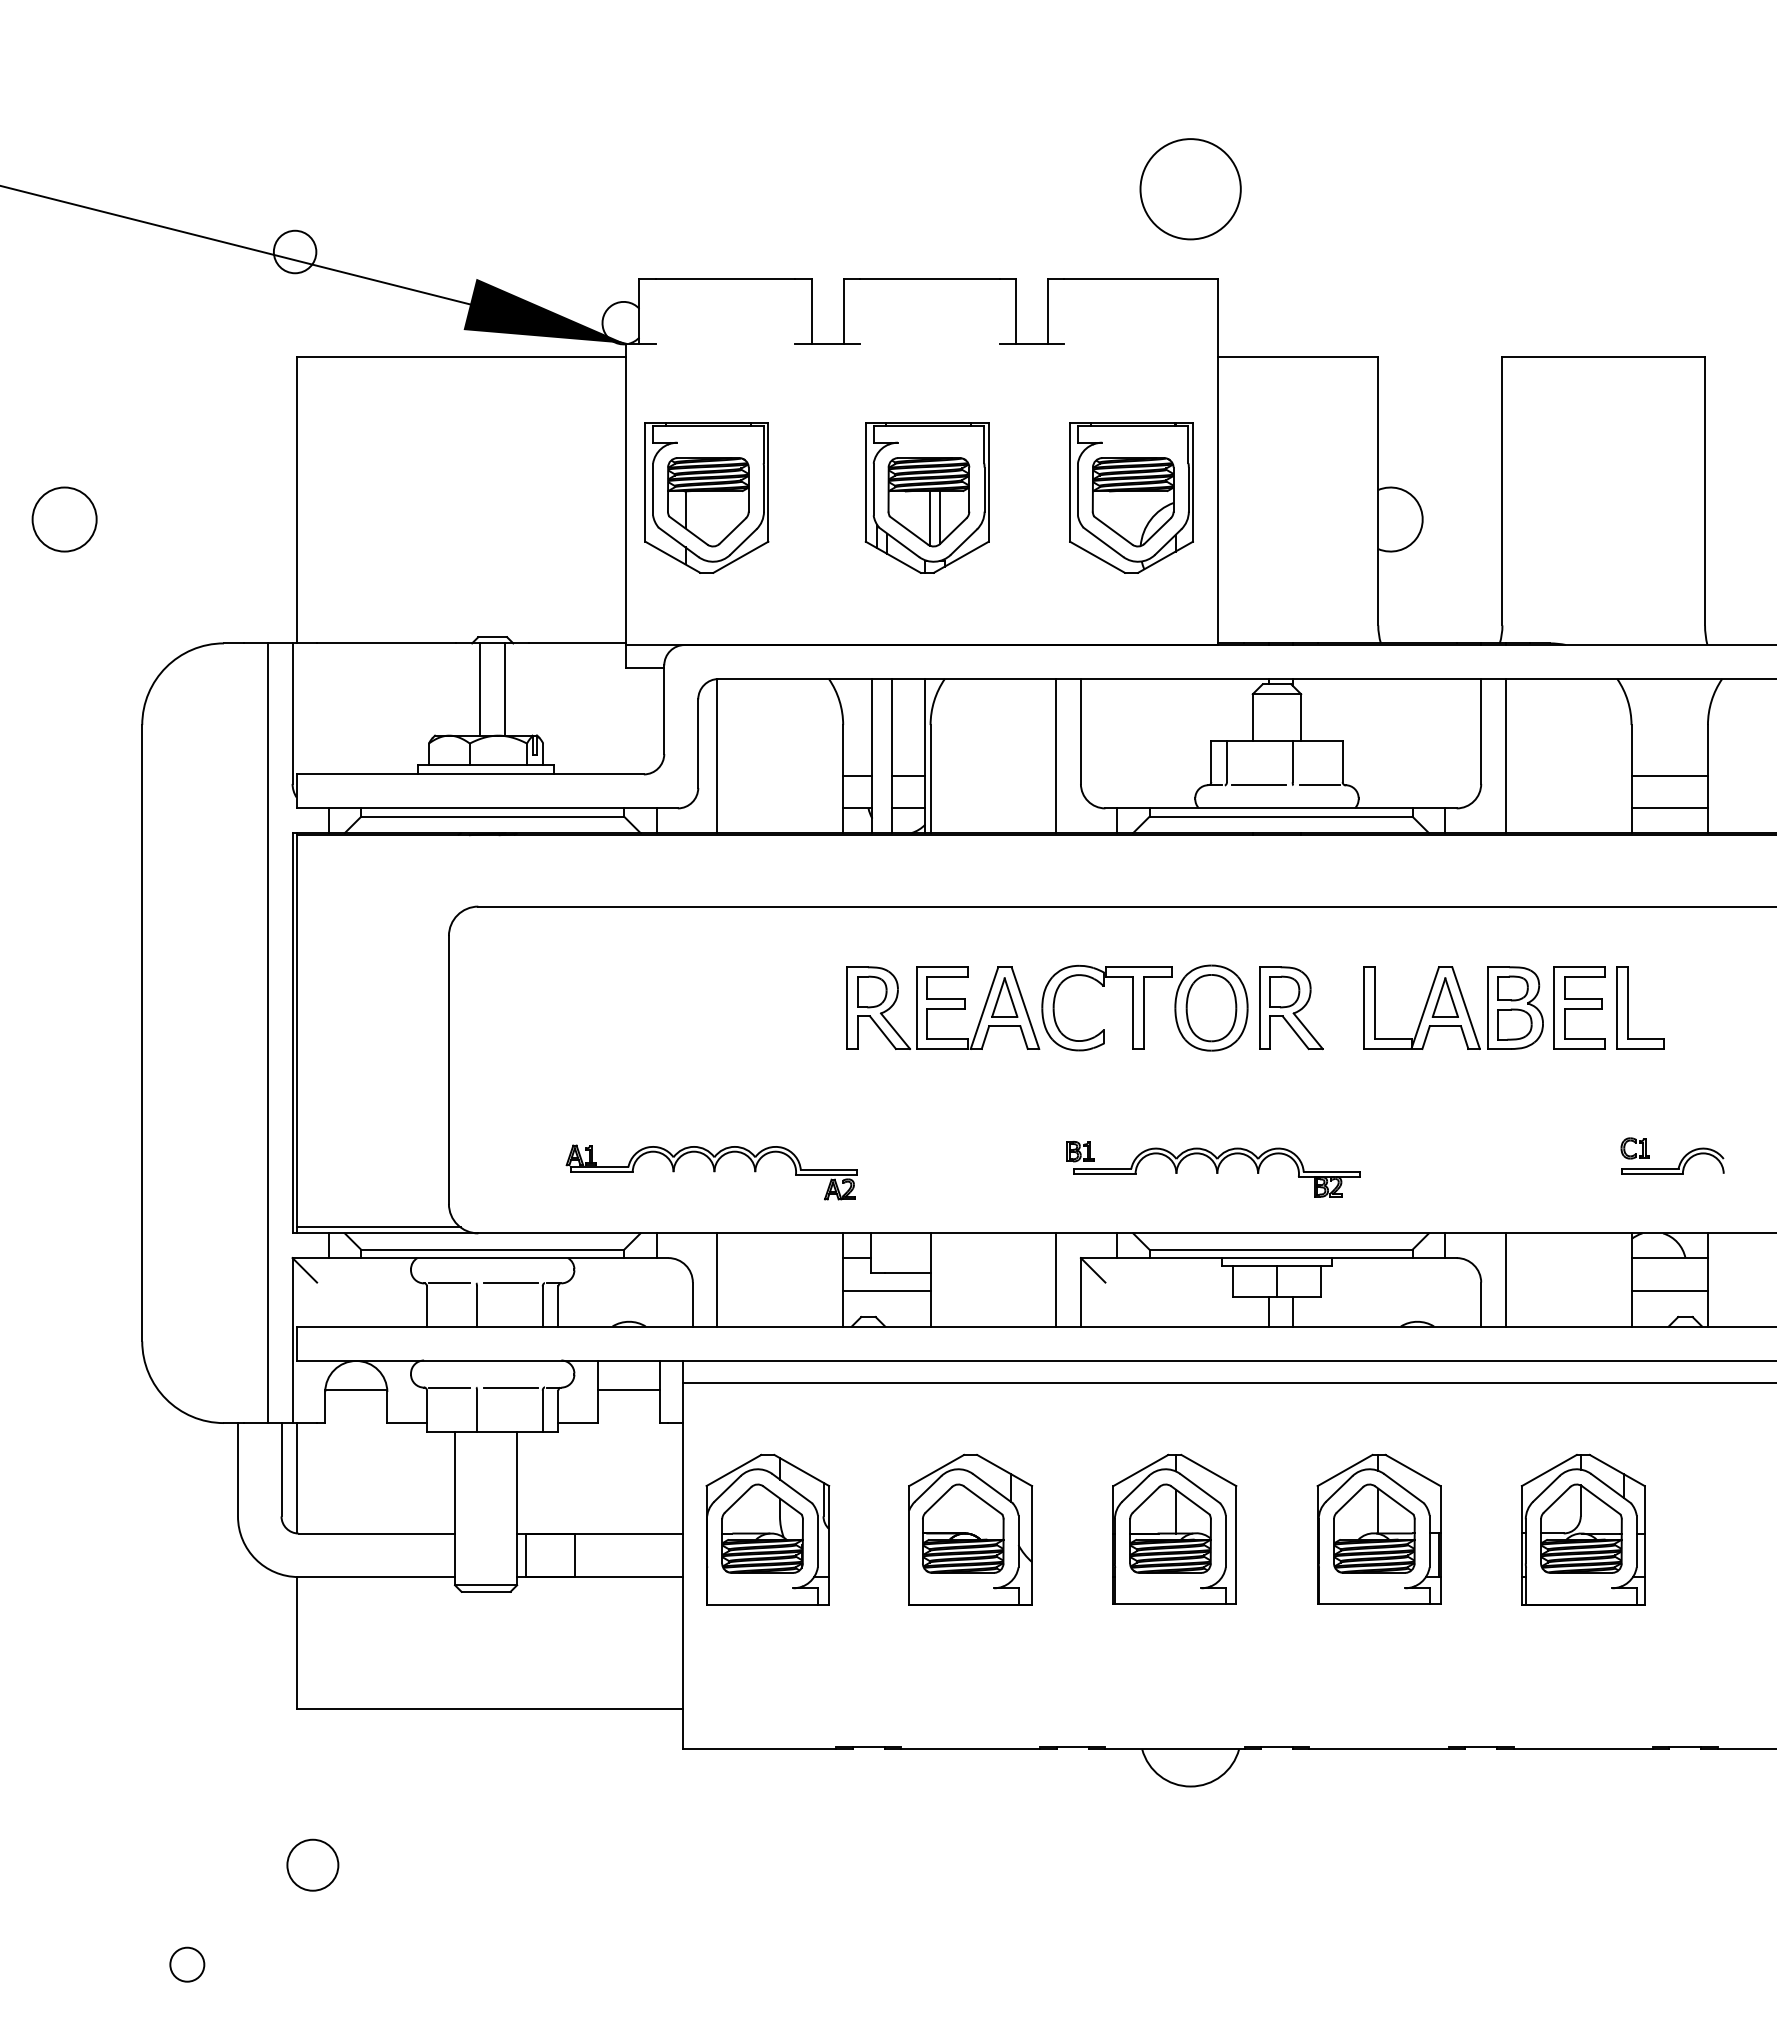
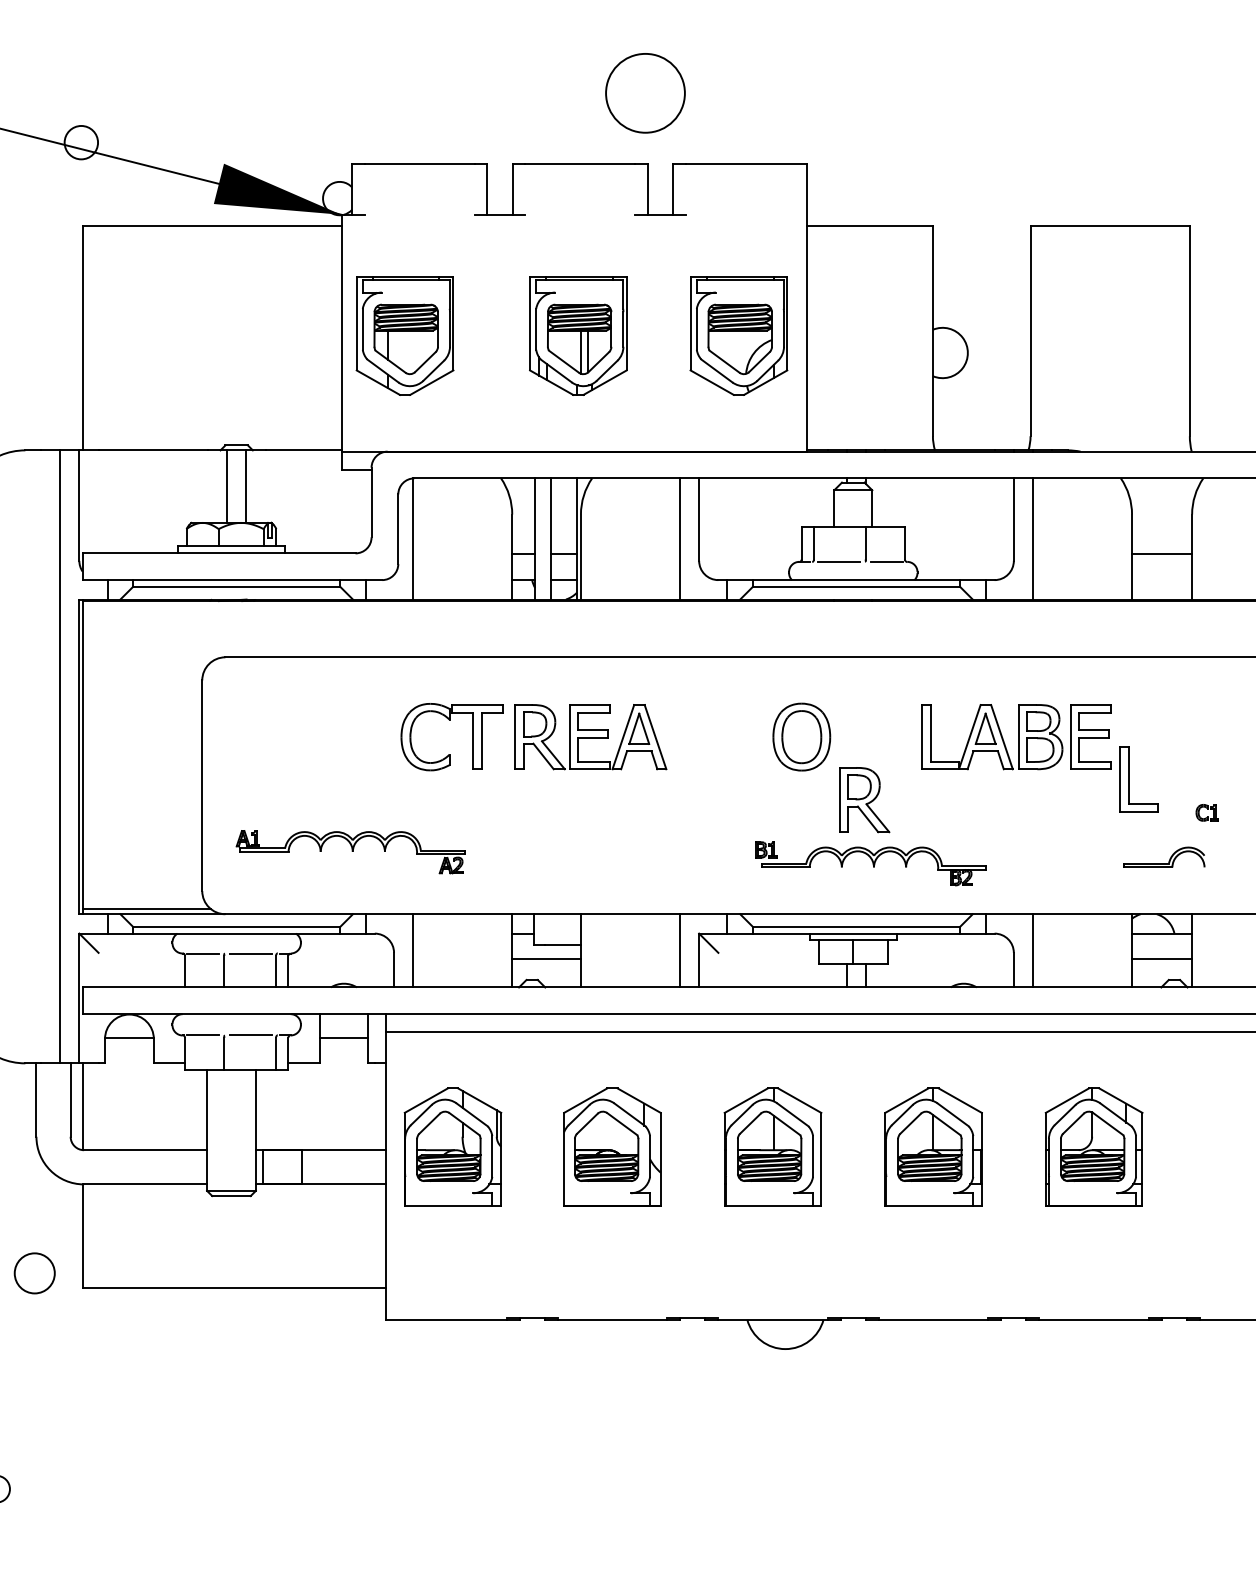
circle: (1190, 189) -> (645, 93), moved
line: (1669, 808) -> (1161, 580), removed
part: (1104, 986) -> (450, 720), moved
part: (1628, 1007) -> (1129, 779), moved
part: (1291, 1008) -> (864, 800), moved
part: (1634, 1148) -> (1206, 812), moved
part: (1213, 1169) -> (870, 863), moved
part: (711, 1172) -> (350, 852), moved
circle: (312, 1864) -> (34, 1272), moved

